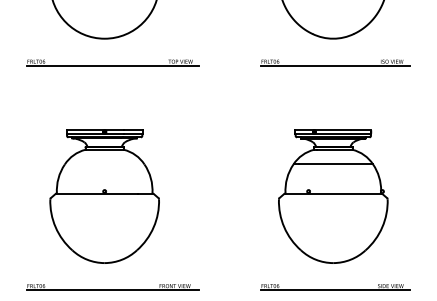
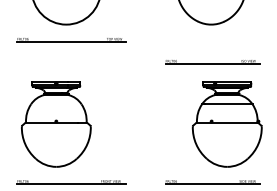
part: (335, 63) -> (212, 62), moved
part: (104, 196) -> (56, 124), moved
part: (332, 196) -> (226, 124), moved

